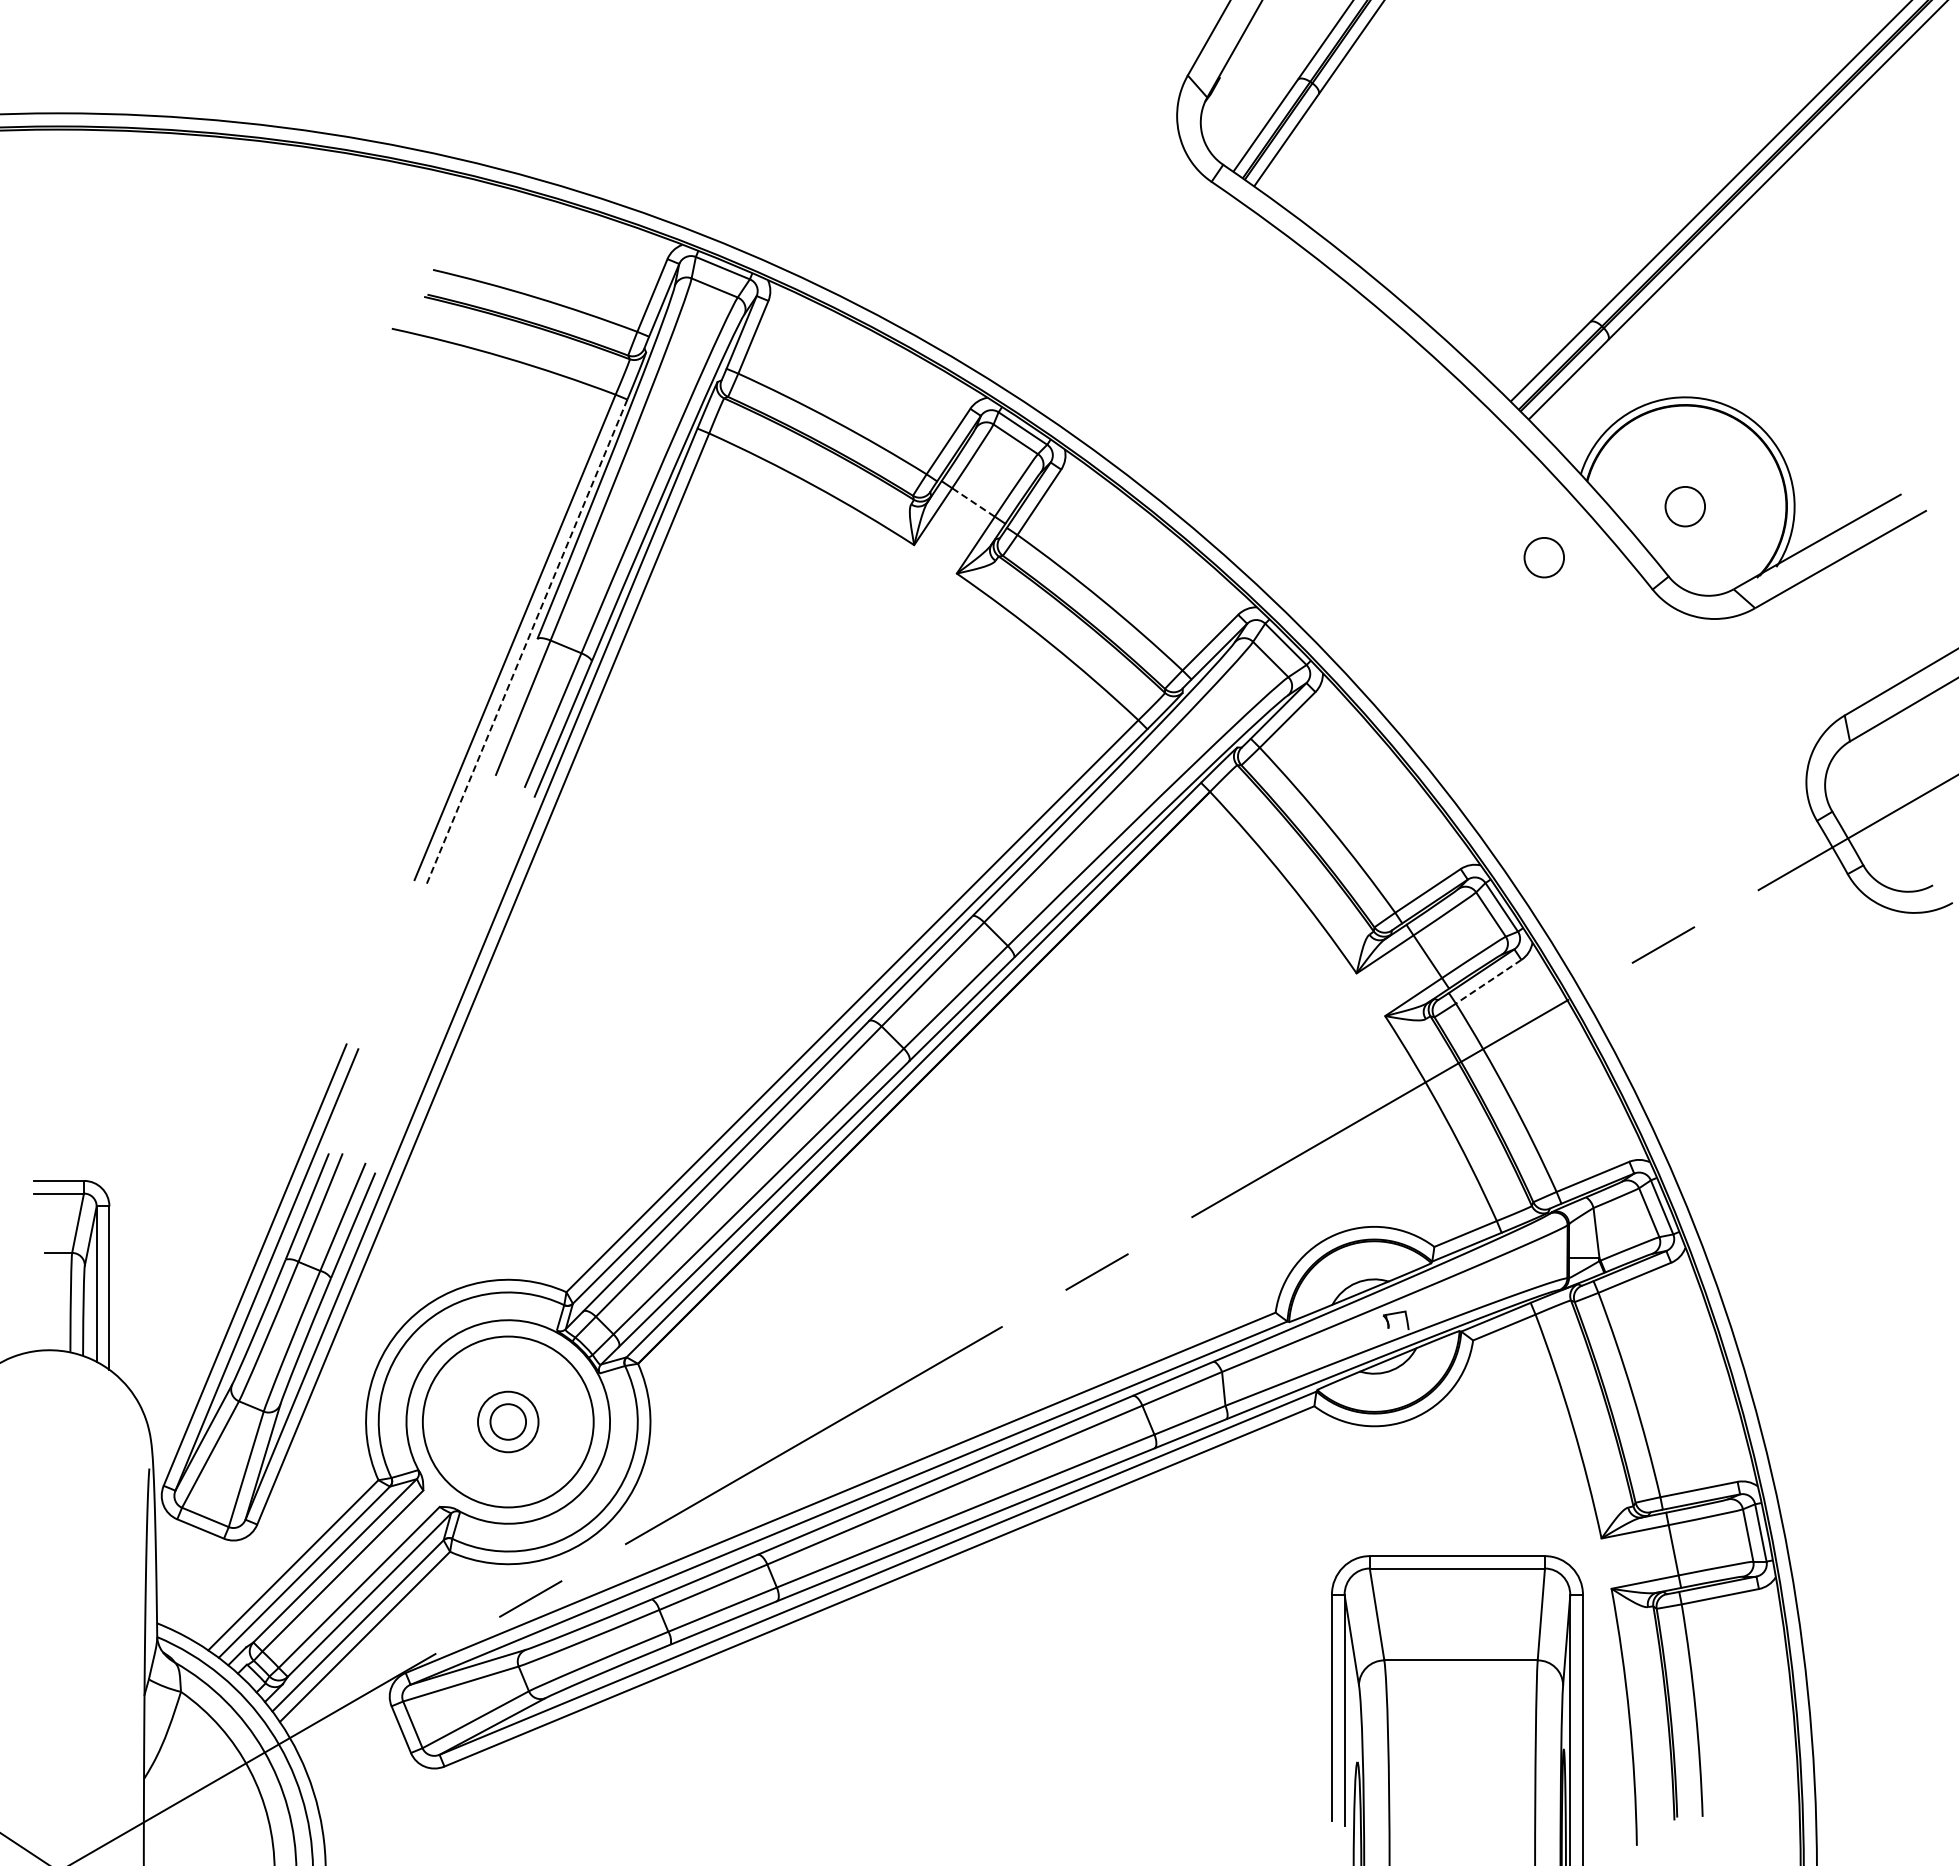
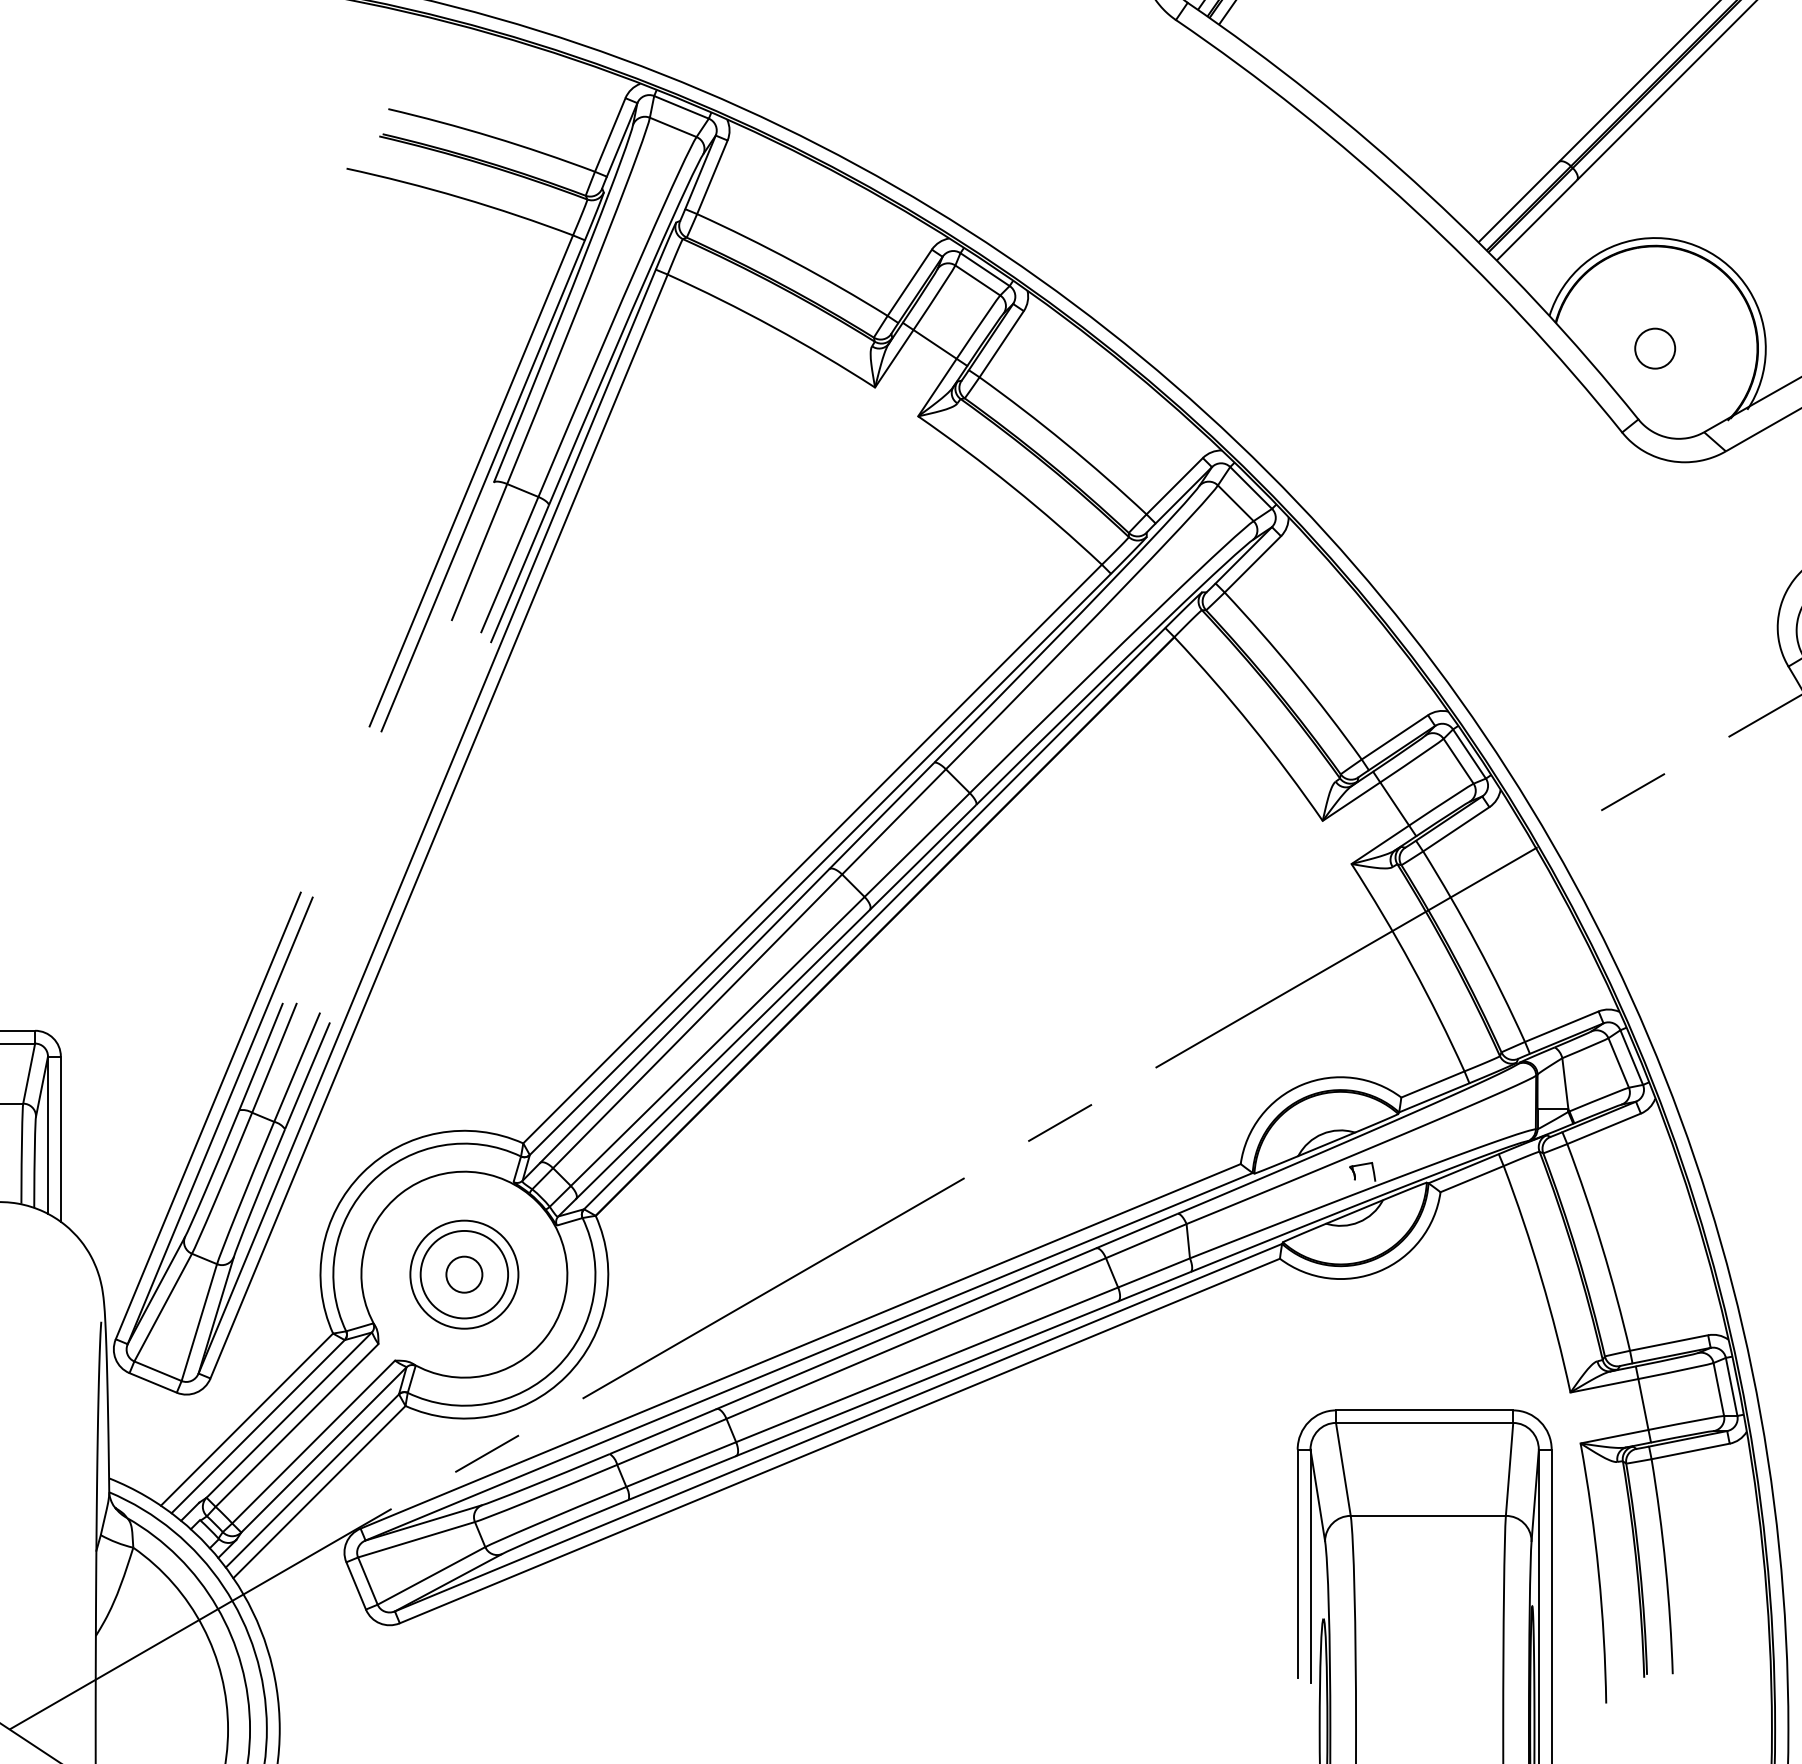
line: (973, 502) -> (935, 344), dashed -> solid
circle: (1543, 557) -> (1511, 400), removed
line: (526, 642) -> (482, 486), dashed -> solid
line: (1488, 982) -> (1456, 830), dashed -> solid
circle: (507, 1421) -> (463, 1274), size x0.62
circle: (508, 1421) -> (464, 1274), size x1.43

